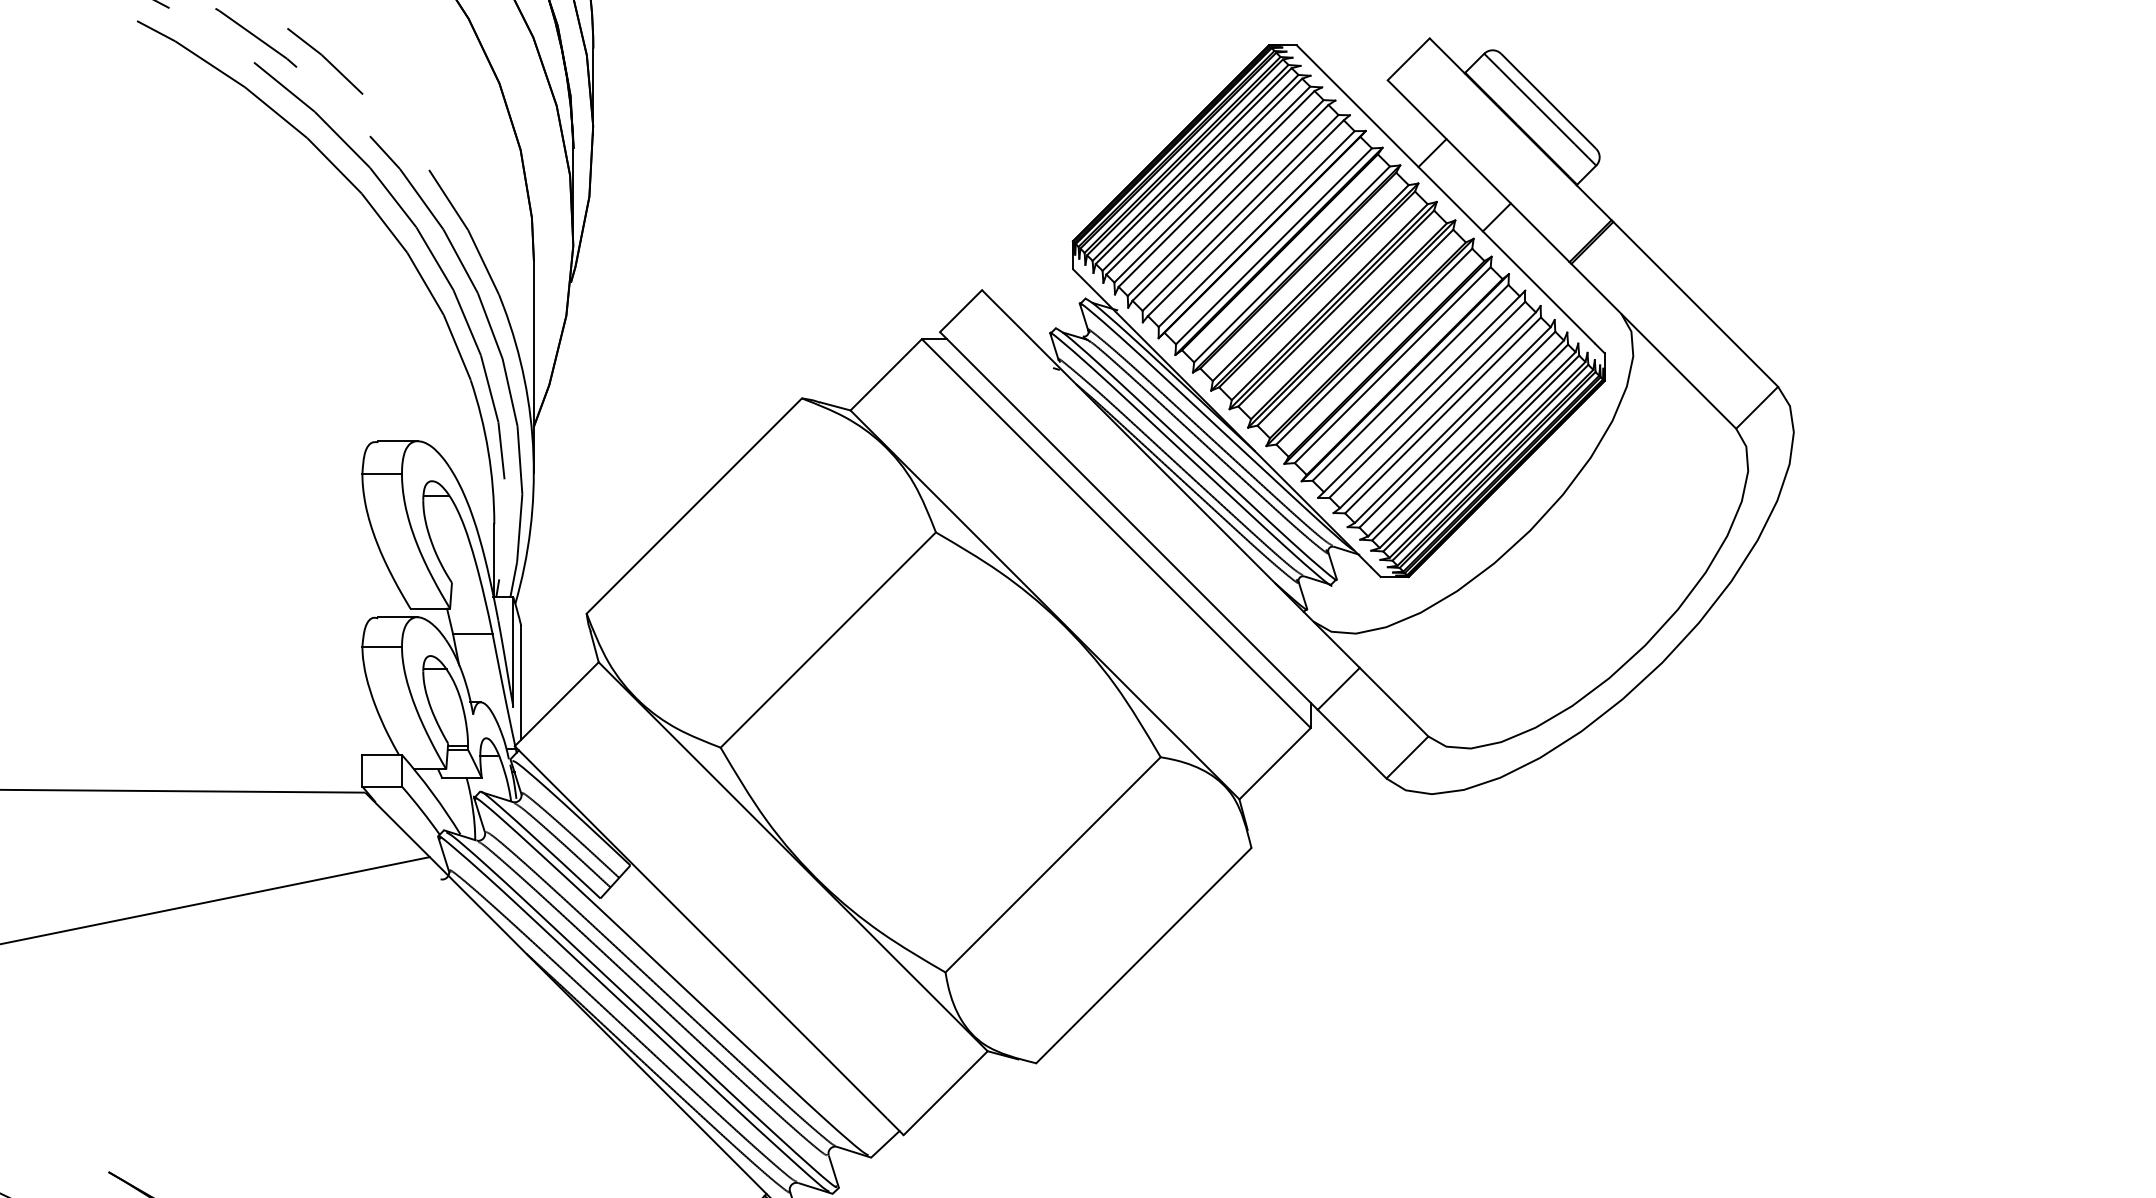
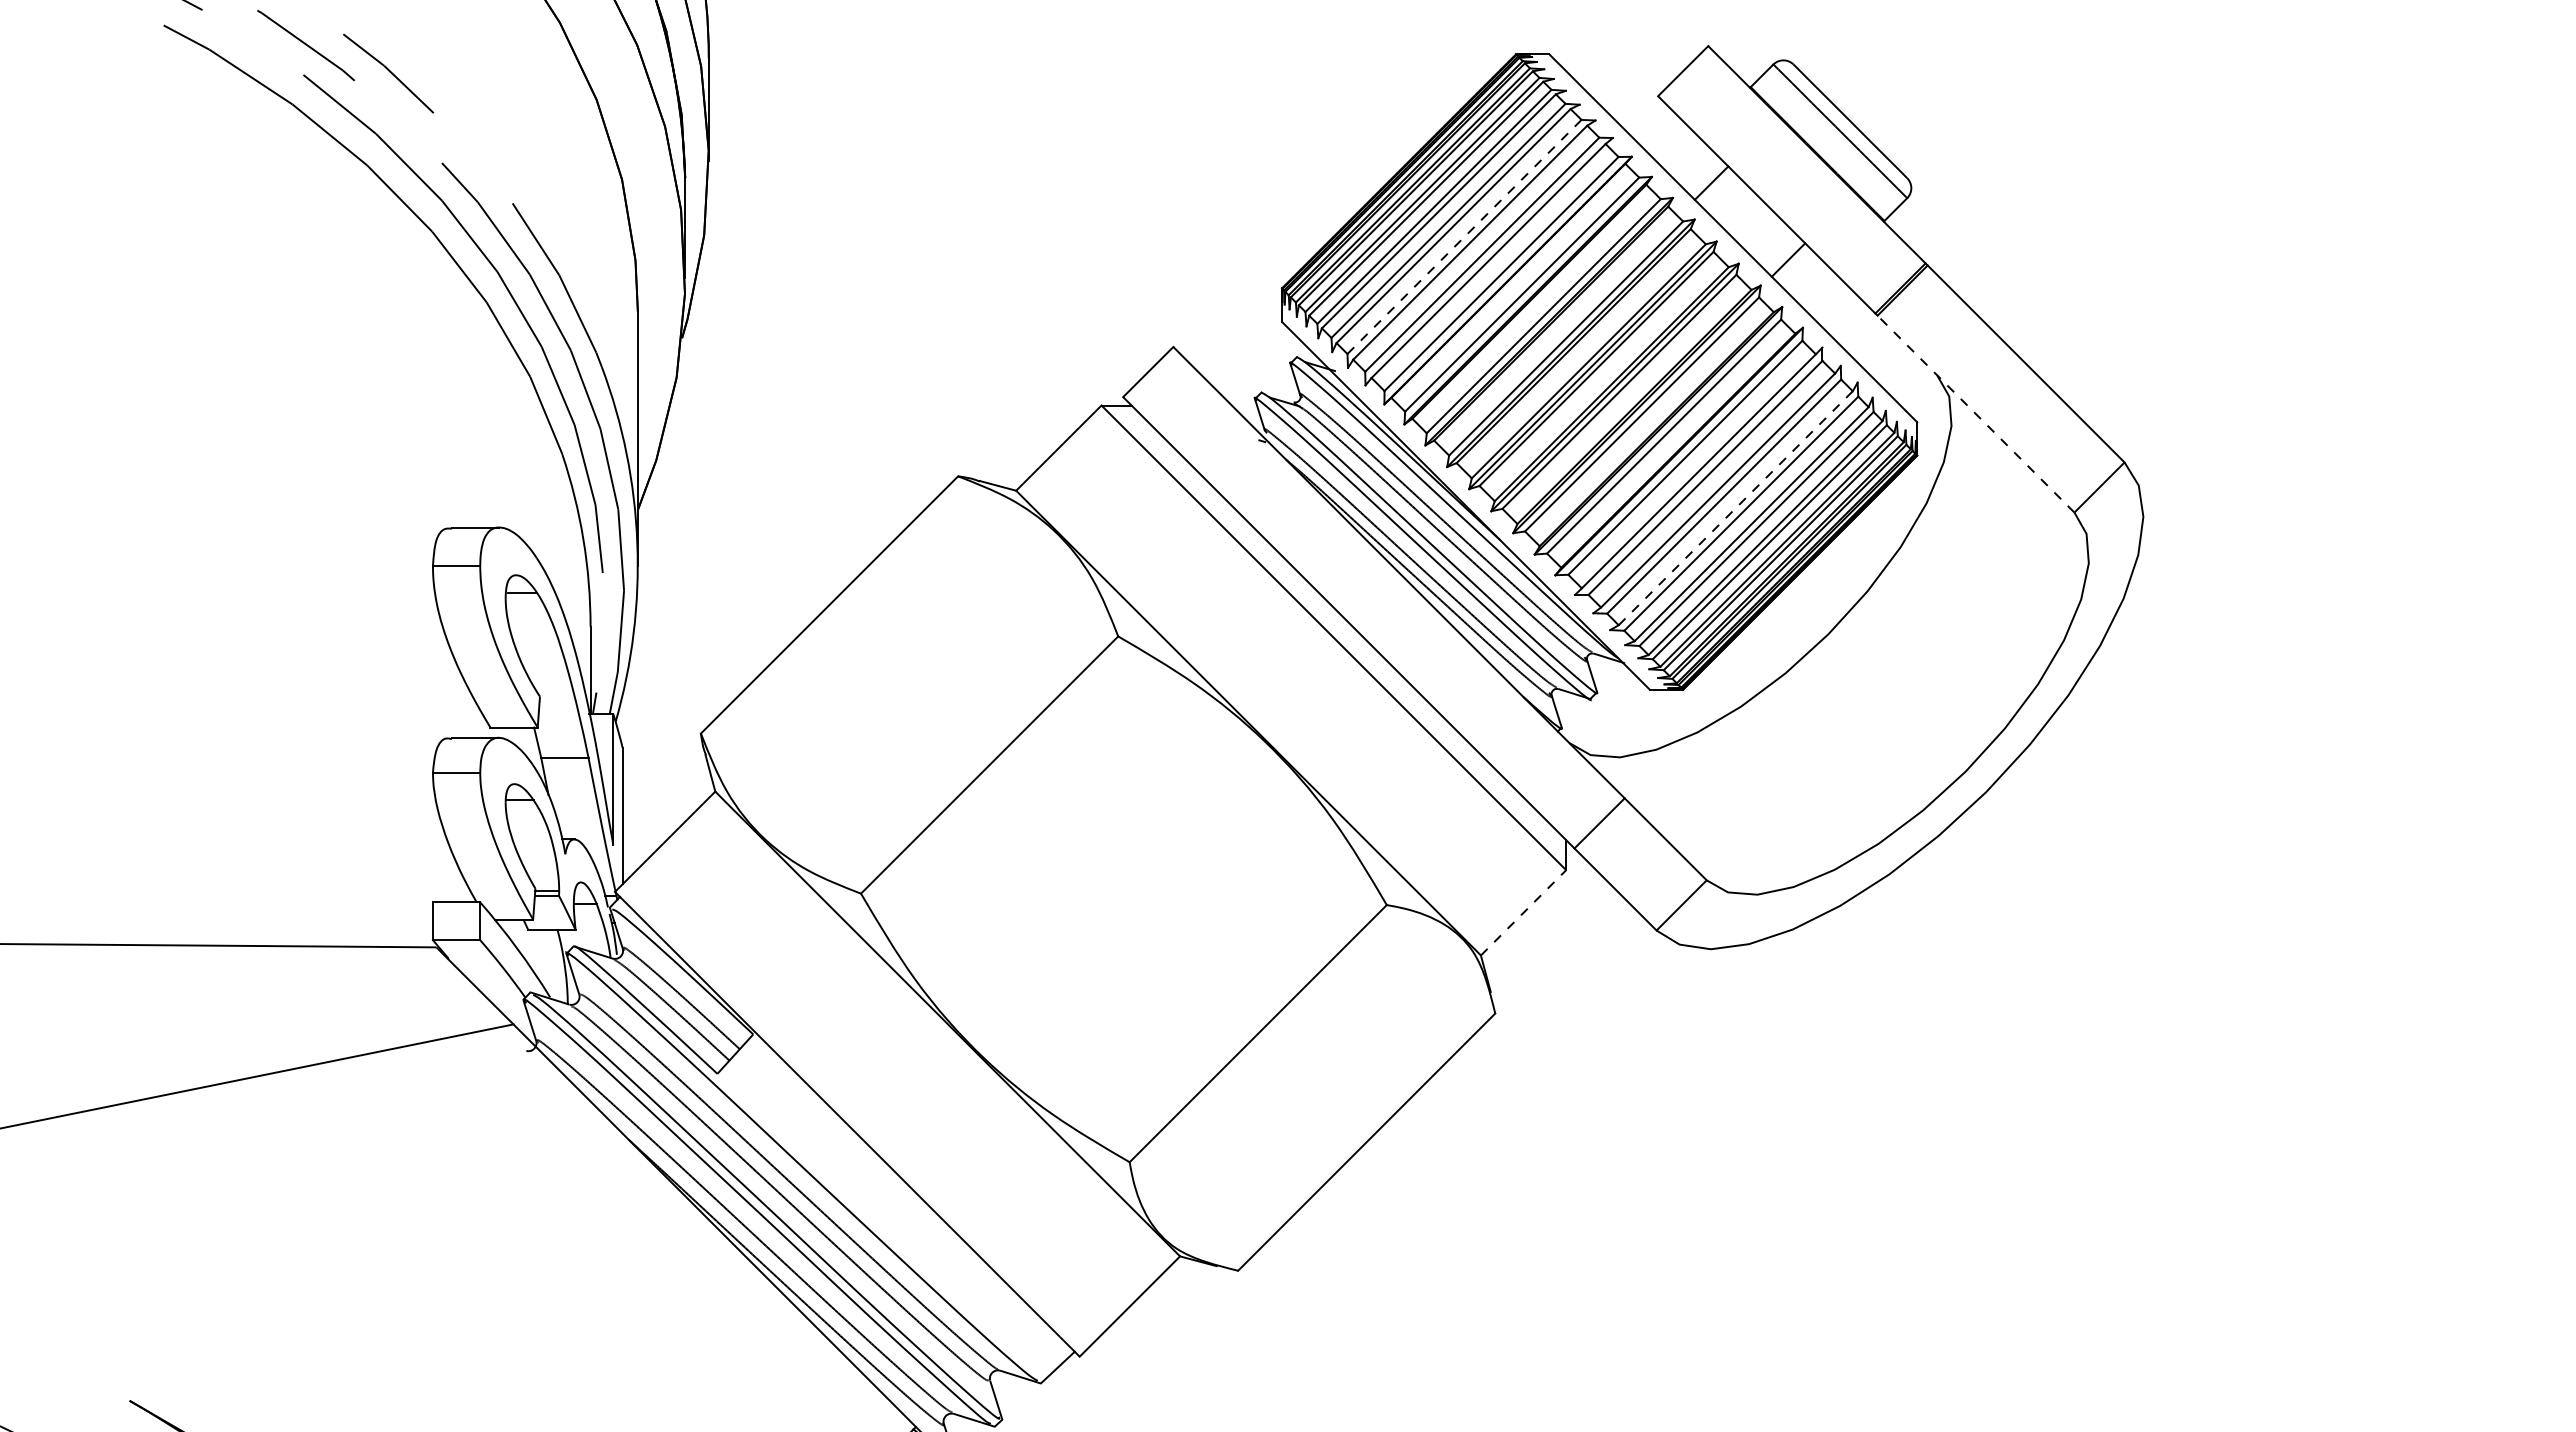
line: (1225, 197) -> (1464, 236), solid -> dashed
line: (1653, 345) -> (1975, 413), solid -> dashed
line: (1453, 424) -> (1736, 507), solid -> dashed
line: (1275, 763) -> (1523, 912), solid -> dashed

